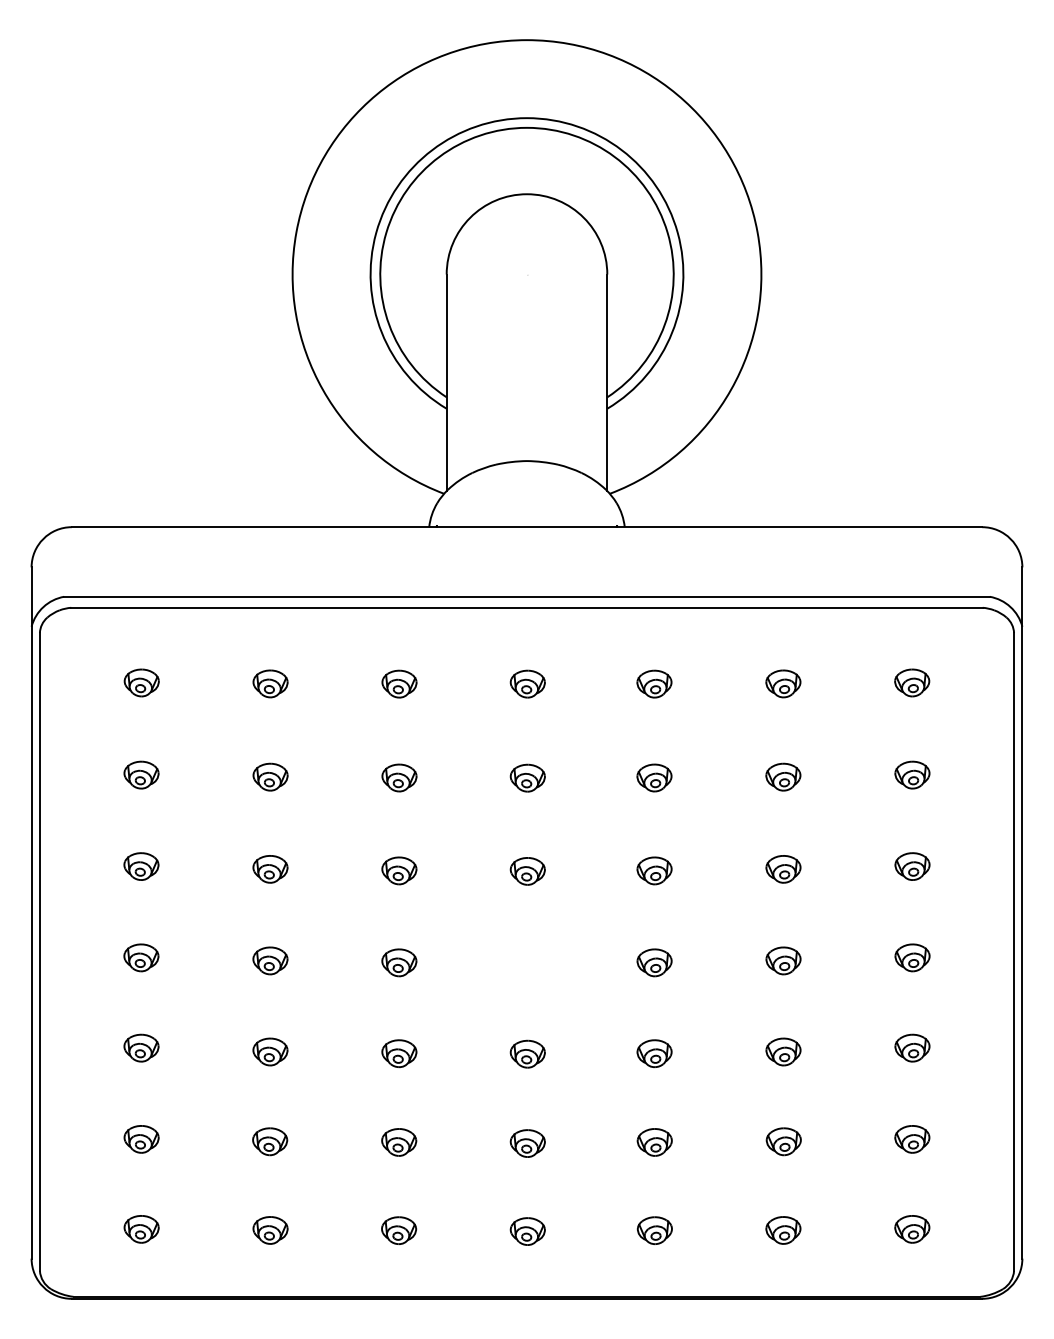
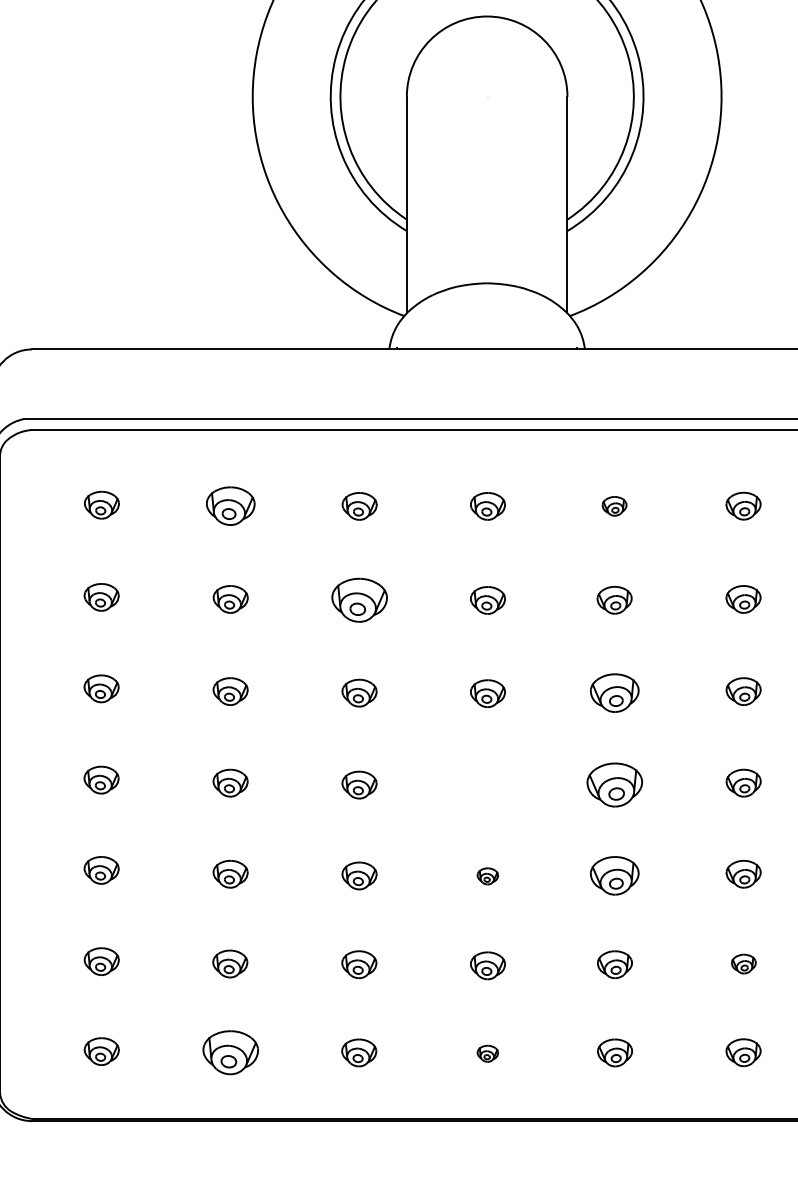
part: (270, 683) -> (230, 505), size x1.4
part: (654, 683) -> (614, 505), size x0.7
part: (399, 777) -> (359, 599), size x1.6
part: (654, 870) -> (614, 692), size x1.4
part: (654, 962) -> (614, 784), size x1.6
part: (527, 1053) -> (487, 875), size x0.6
part: (654, 1053) -> (614, 875), size x1.4
part: (783, 1141) -> (743, 963), size x0.7
part: (270, 1230) -> (230, 1052), size x1.6
part: (527, 1231) -> (487, 1053), size x0.6

